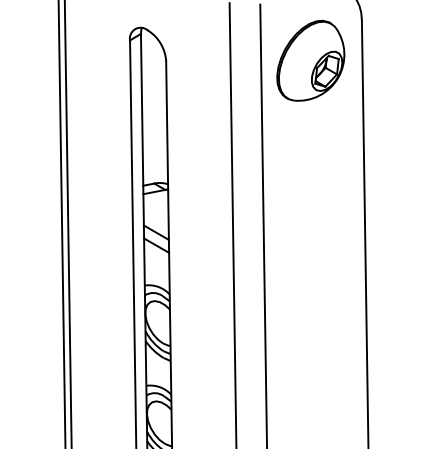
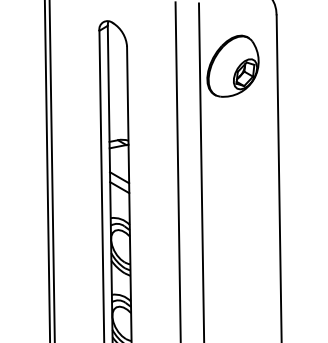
part: (310, 60) -> (232, 66), moved

